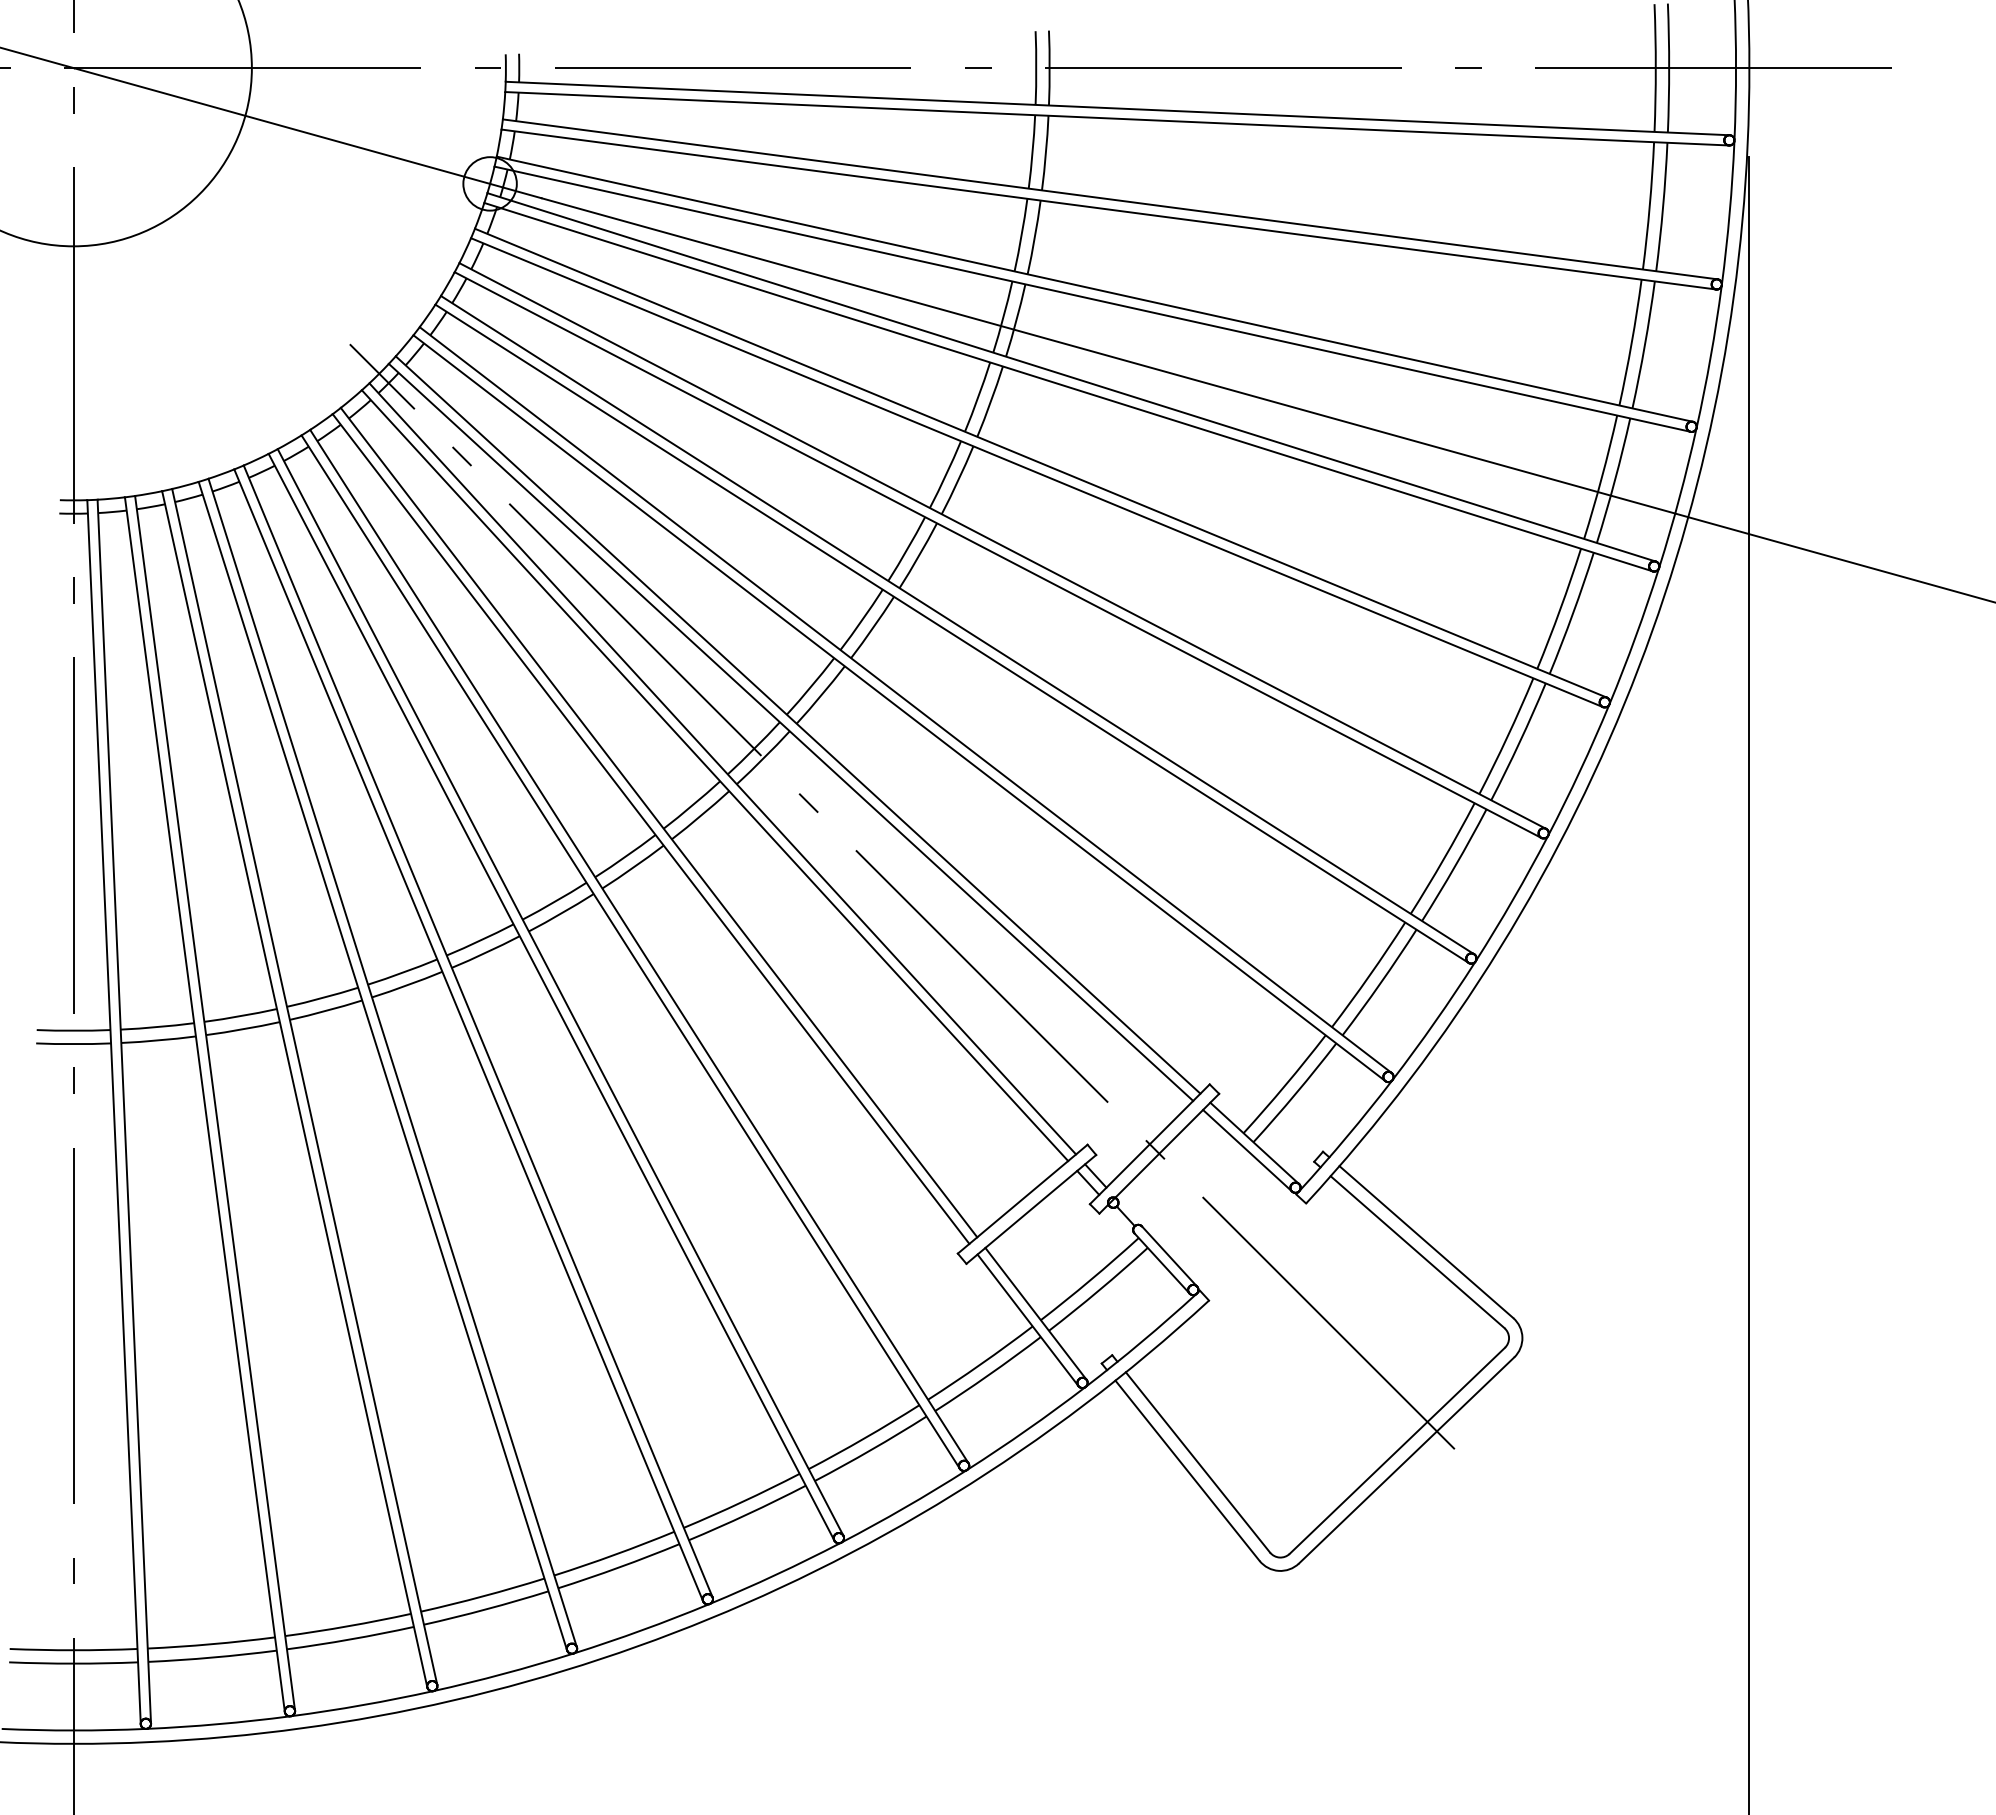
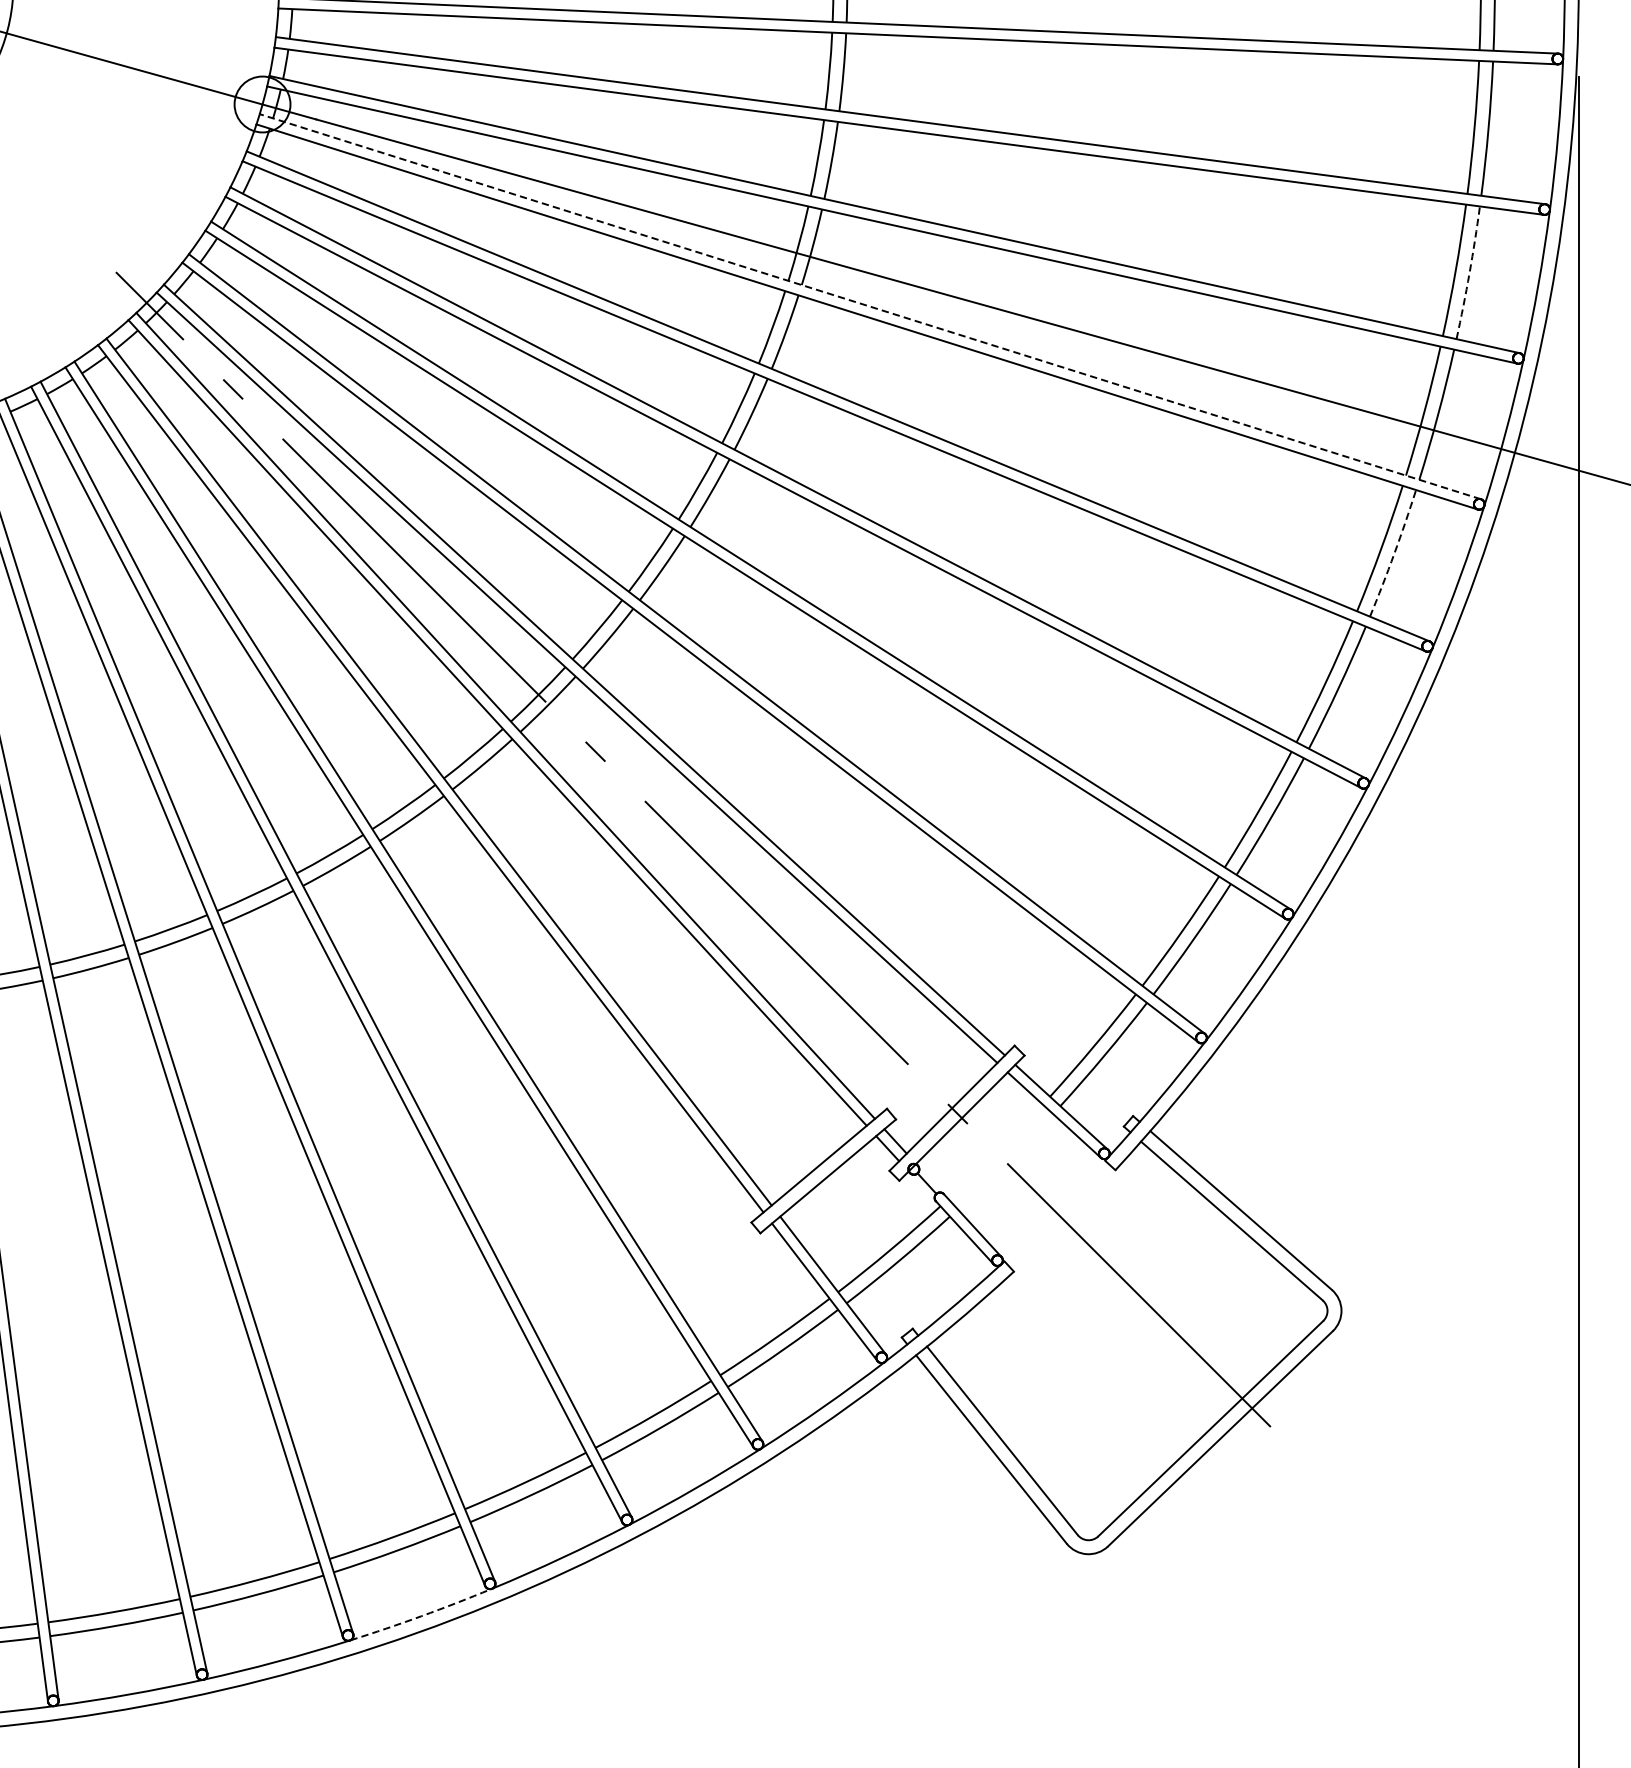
arc: (1644, 345) -> (1469, 273), solid -> dashed
line: (1071, 377) -> (870, 306), solid -> dashed
arc: (1572, 613) -> (1393, 553), solid -> dashed
arc: (642, 1630) -> (421, 1616), solid -> dashed

